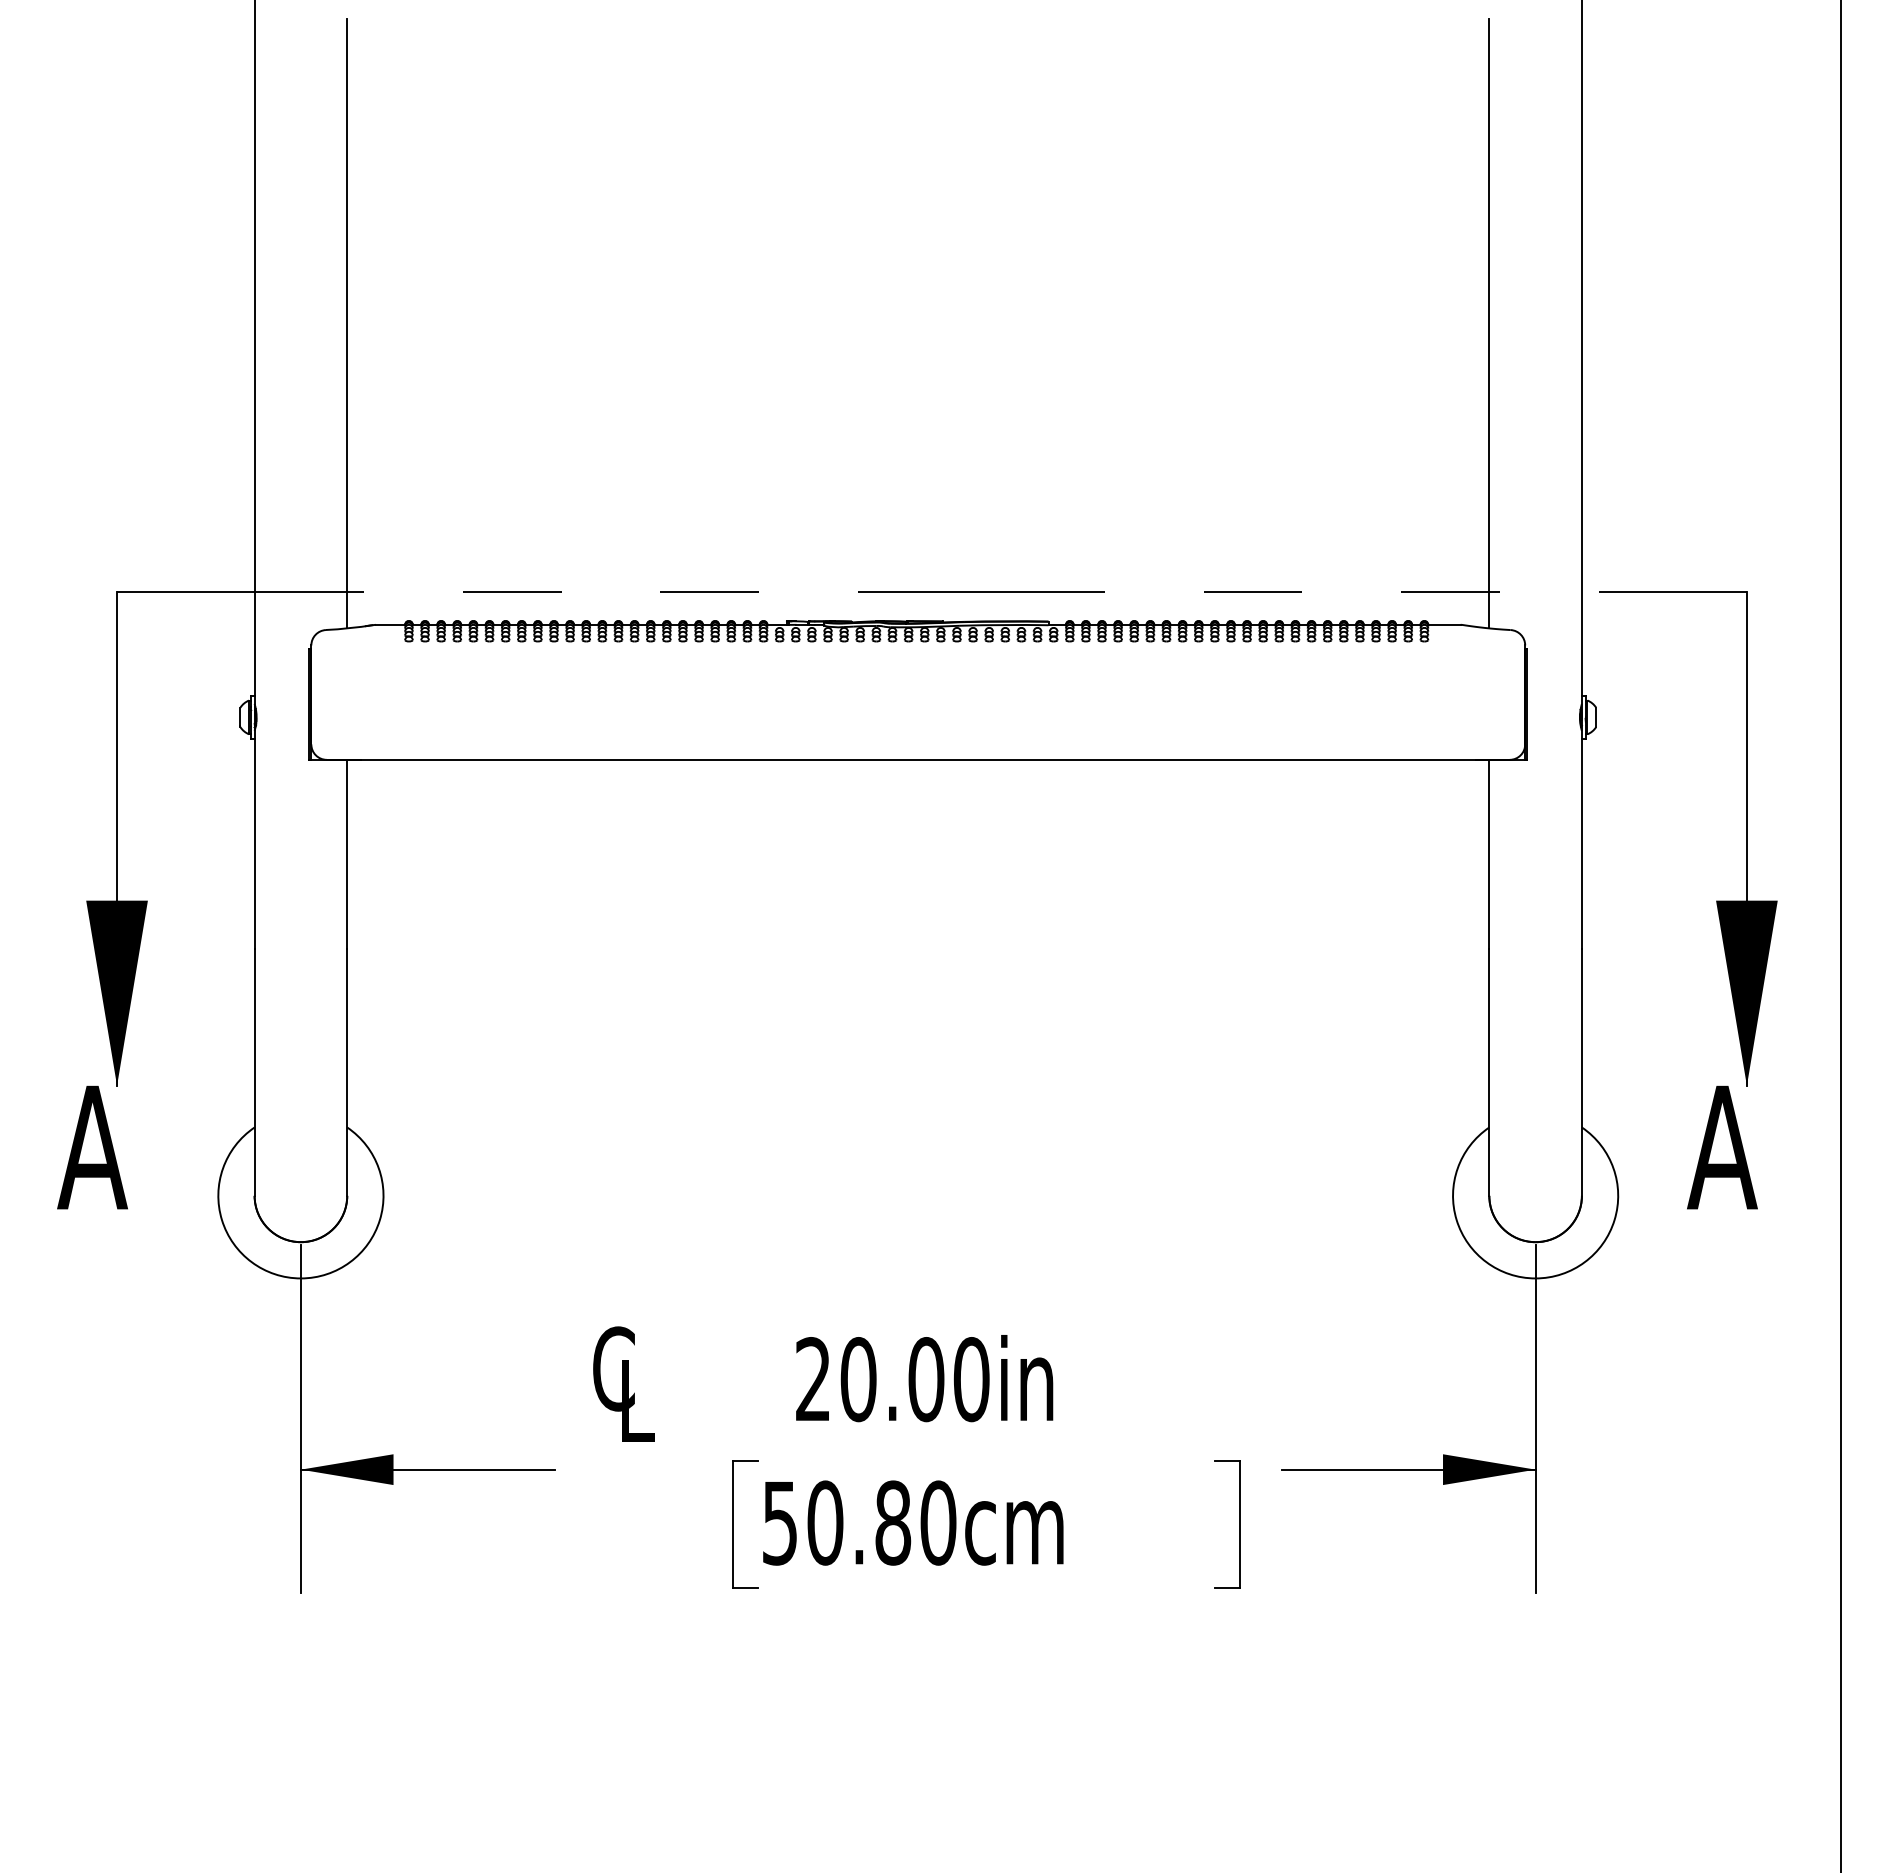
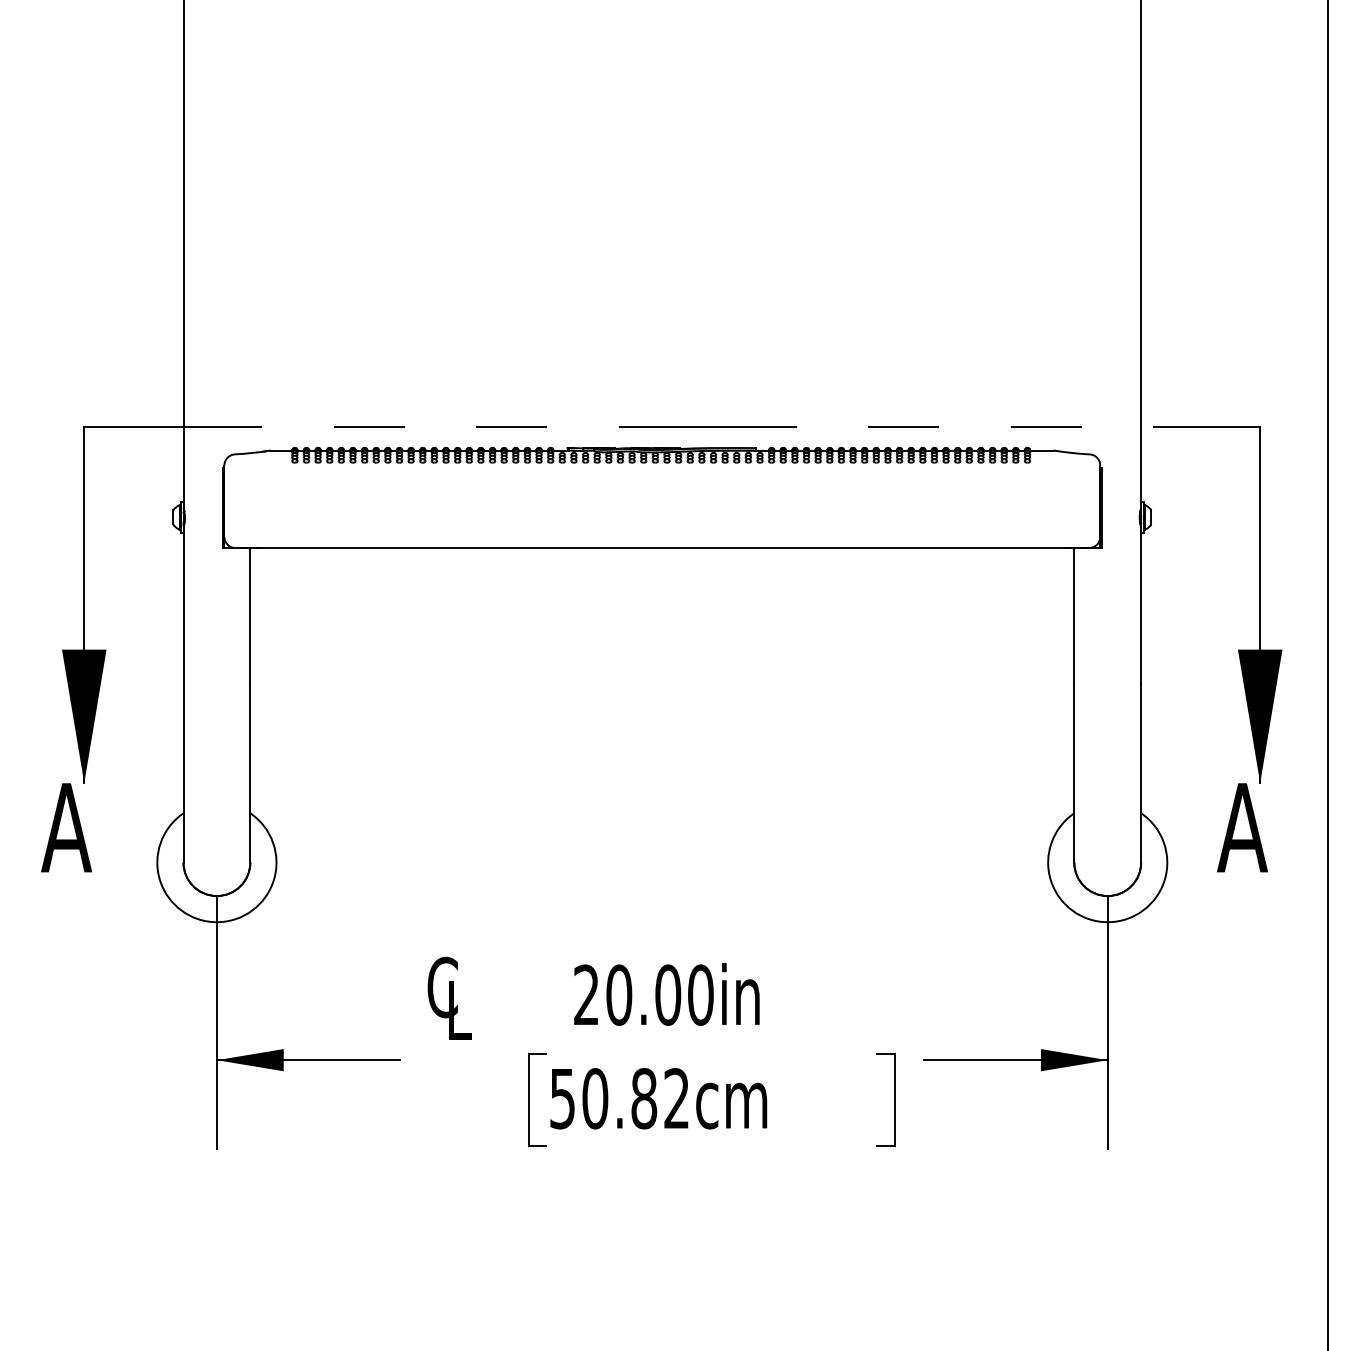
line: (347, 323) -> (250, 233), removed
line: (1489, 323) -> (1074, 233), removed
text: (938, 1522) -> (676, 1098), 50.80cm -> 50.82cm

